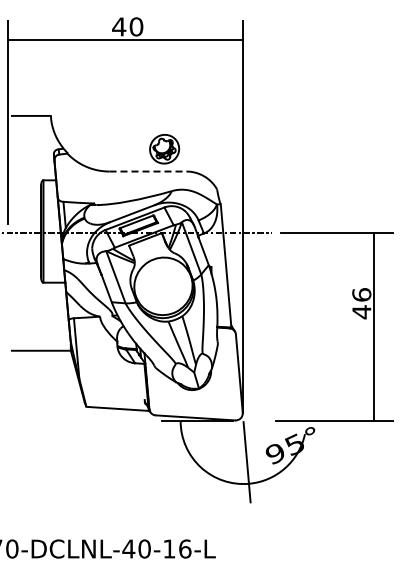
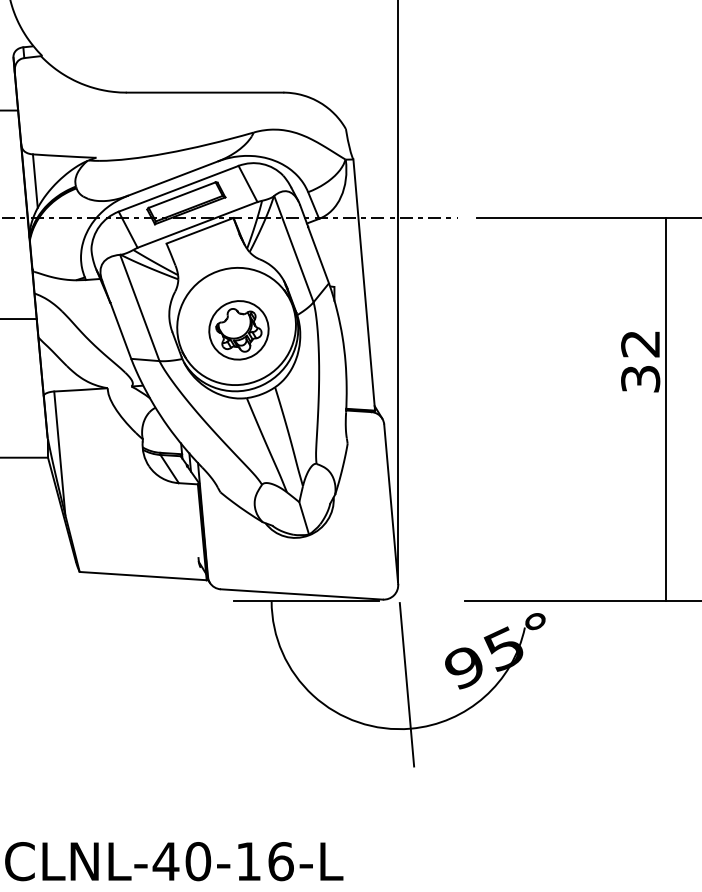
part: (164, 149) -> (238, 330), moved
line: (148, 171) -> (206, 92), dashed -> solid
text: (361, 303) -> (640, 361), 46 -> 32

